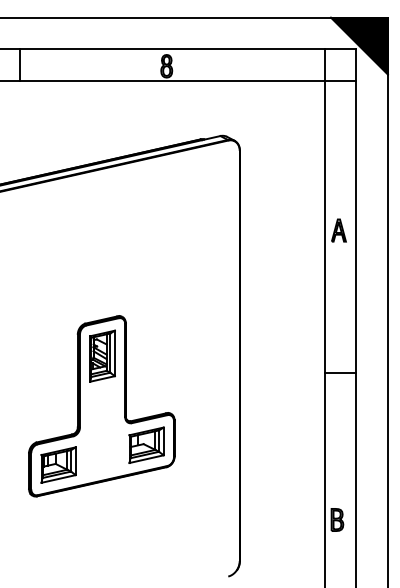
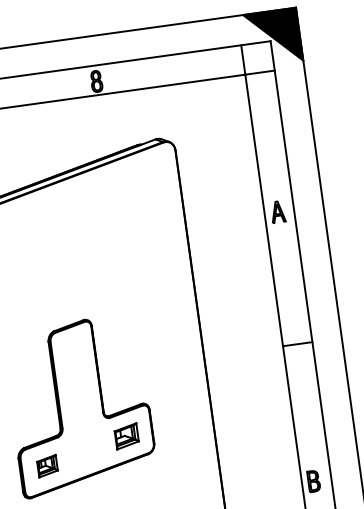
part: (102, 355) -> (74, 358), removed
part: (146, 444) -> (126, 435), size x0.7
part: (58, 464) -> (47, 465), size x0.6

